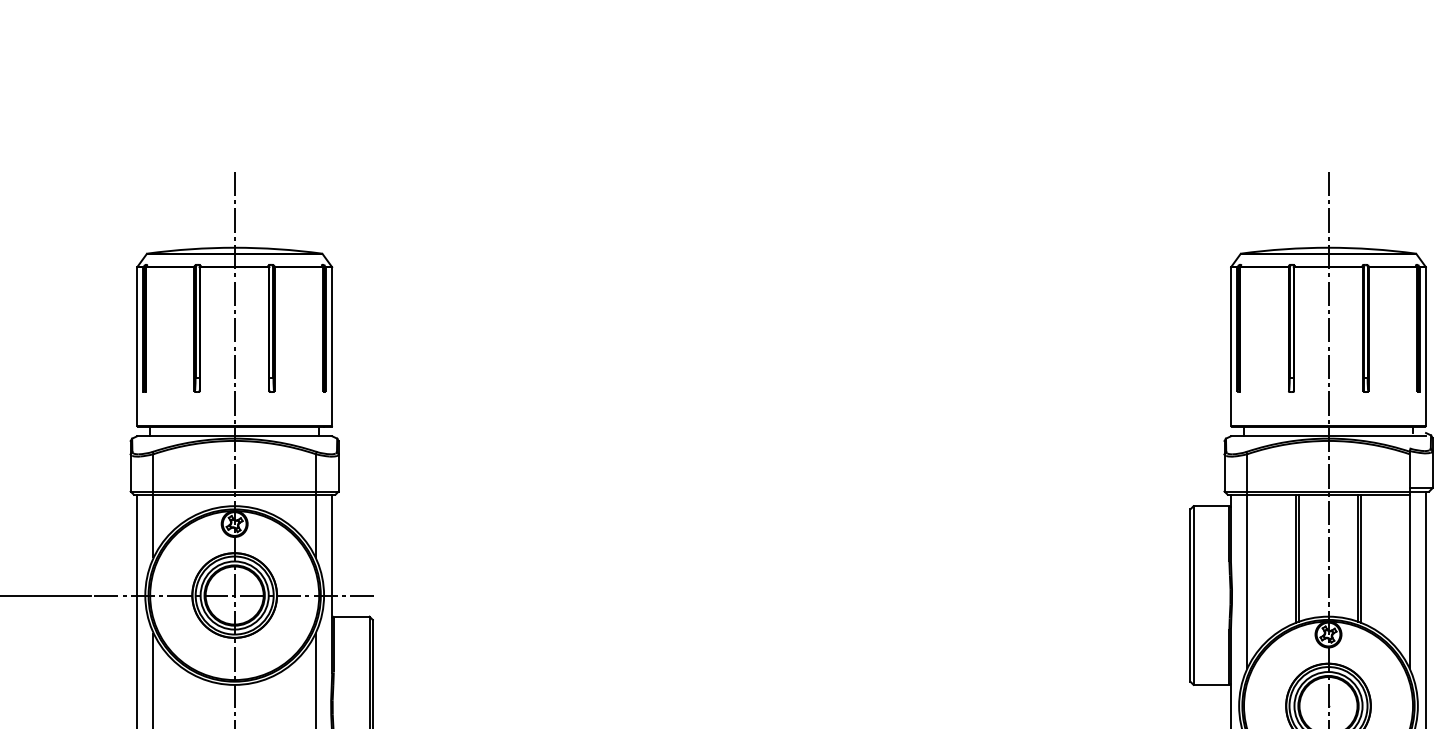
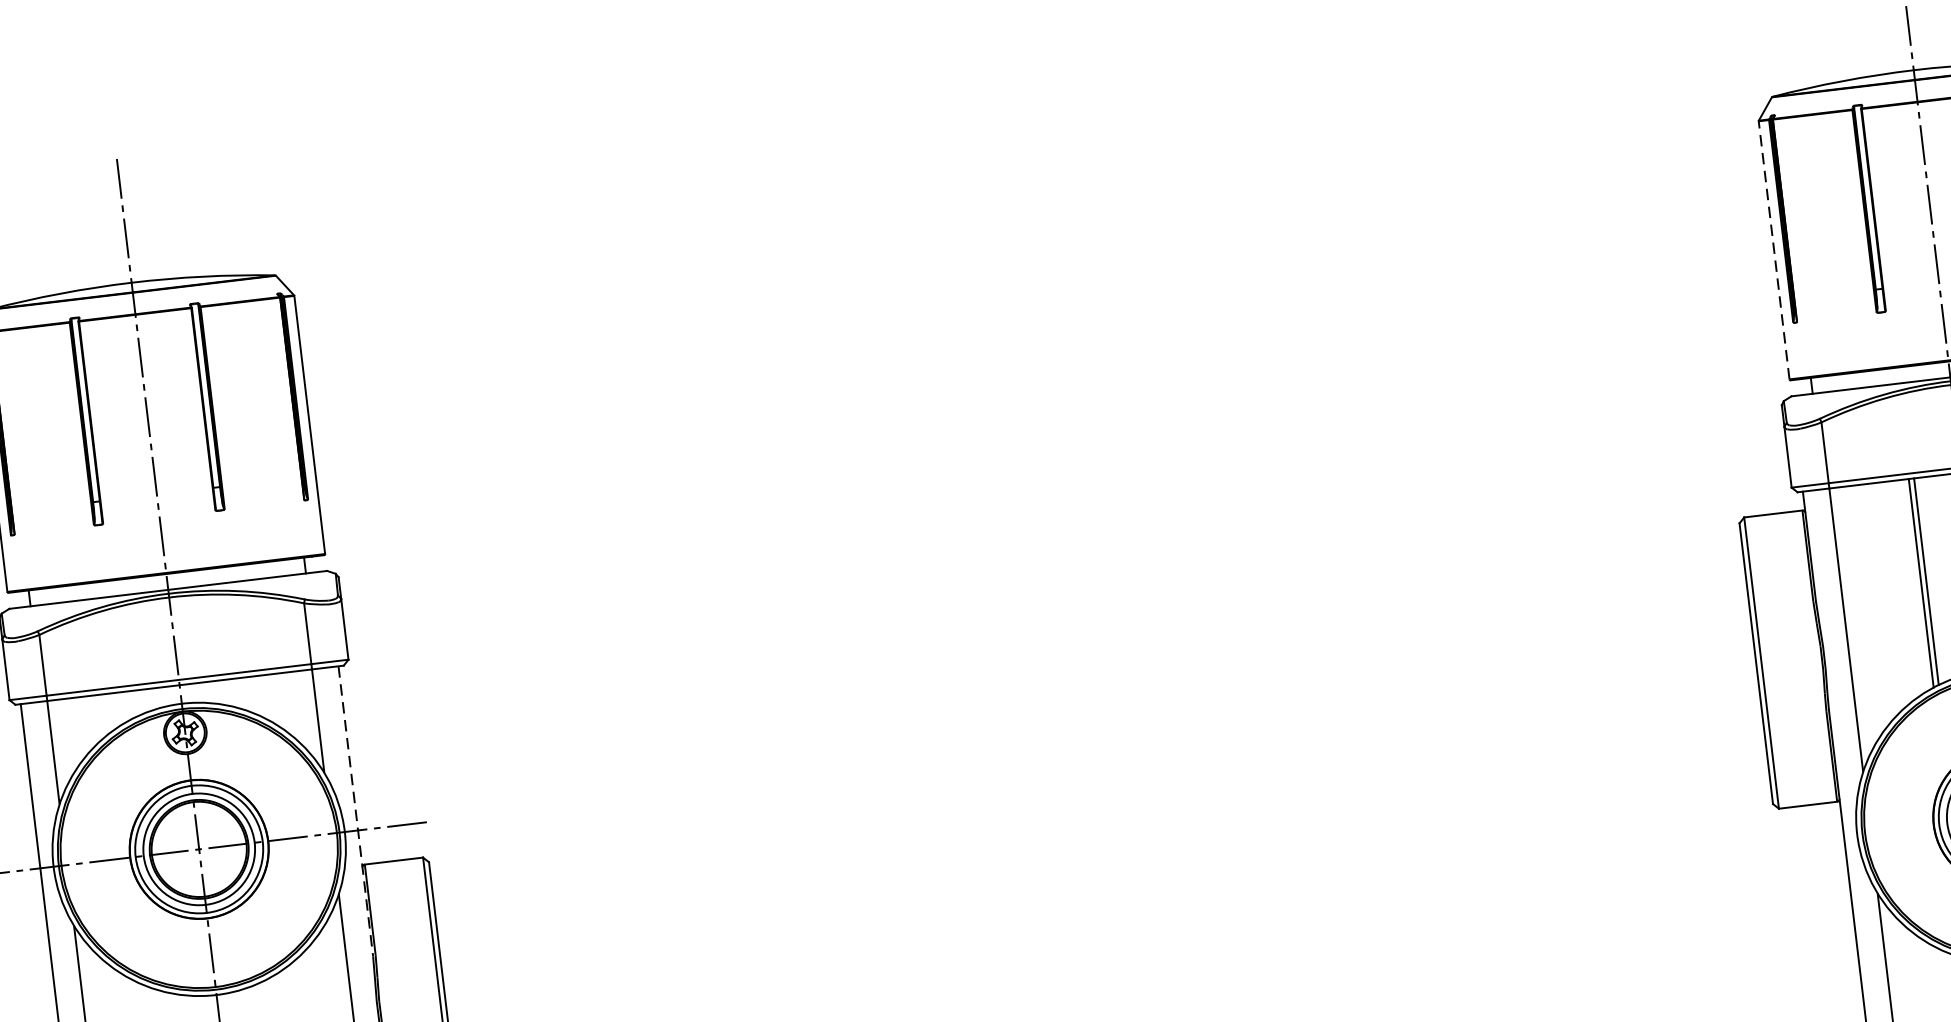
line: (1231, 346) -> (1774, 249), solid -> dashed
line: (332, 584) -> (356, 812), solid -> dashed

